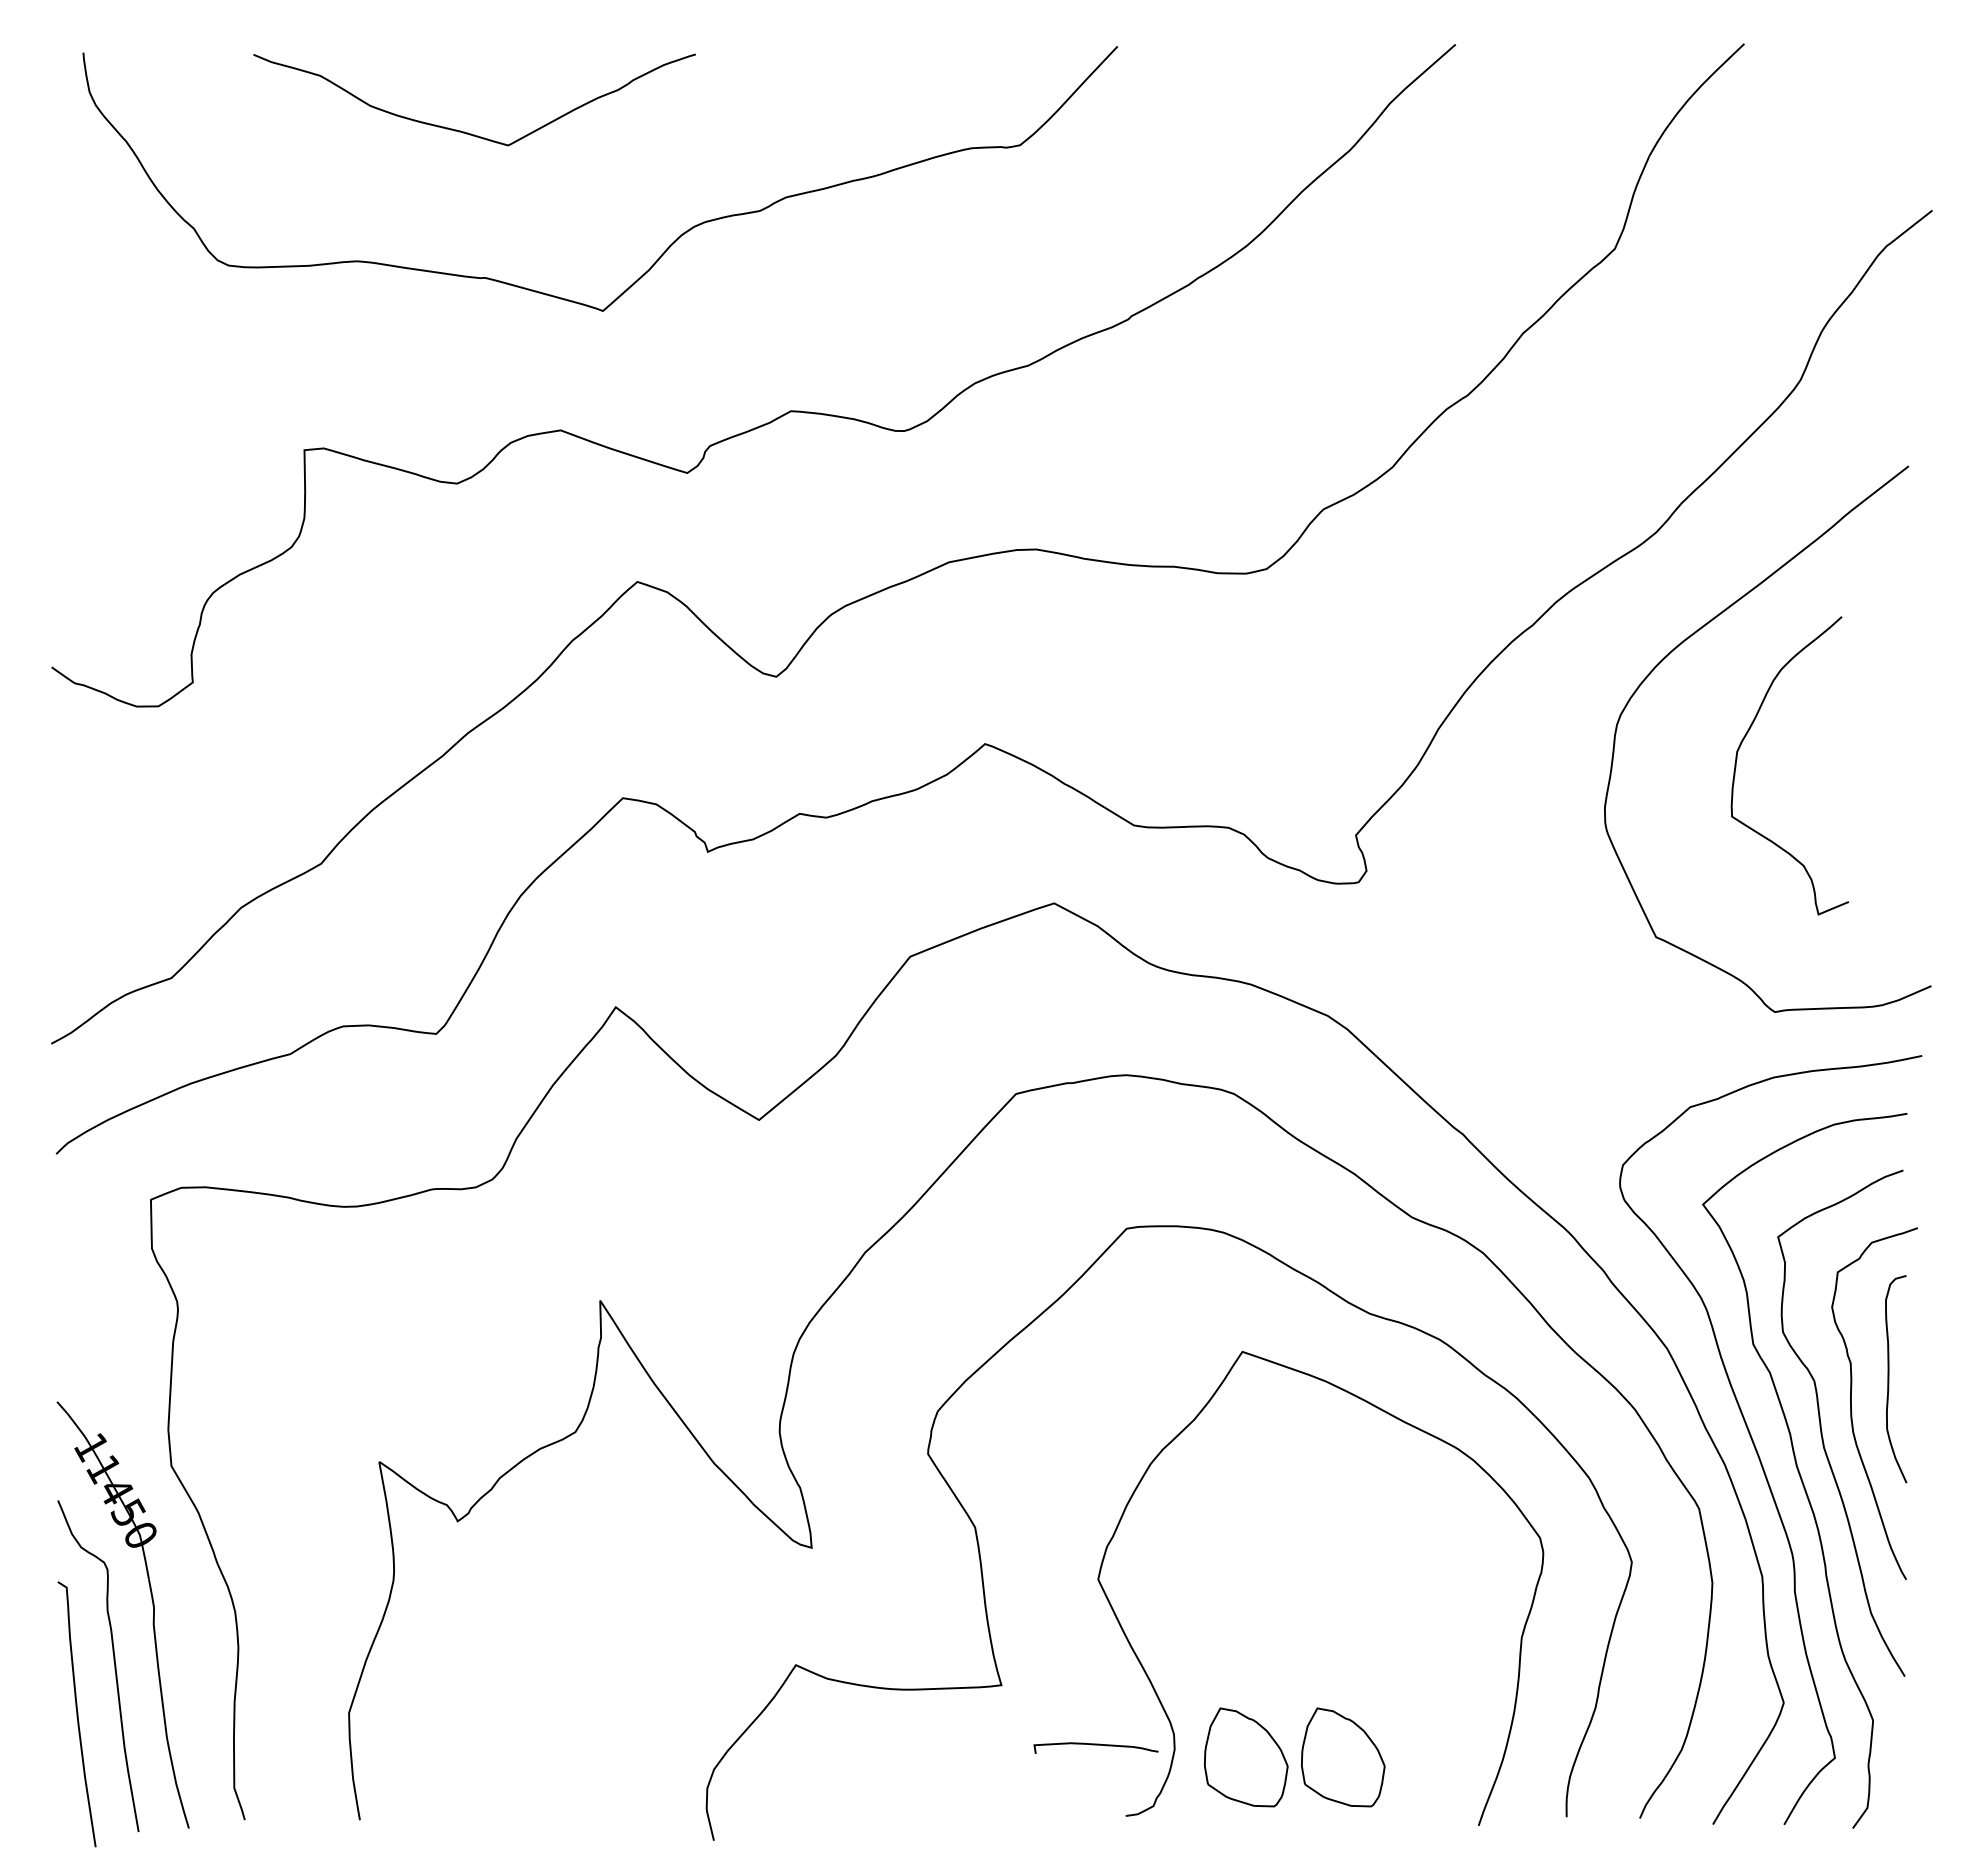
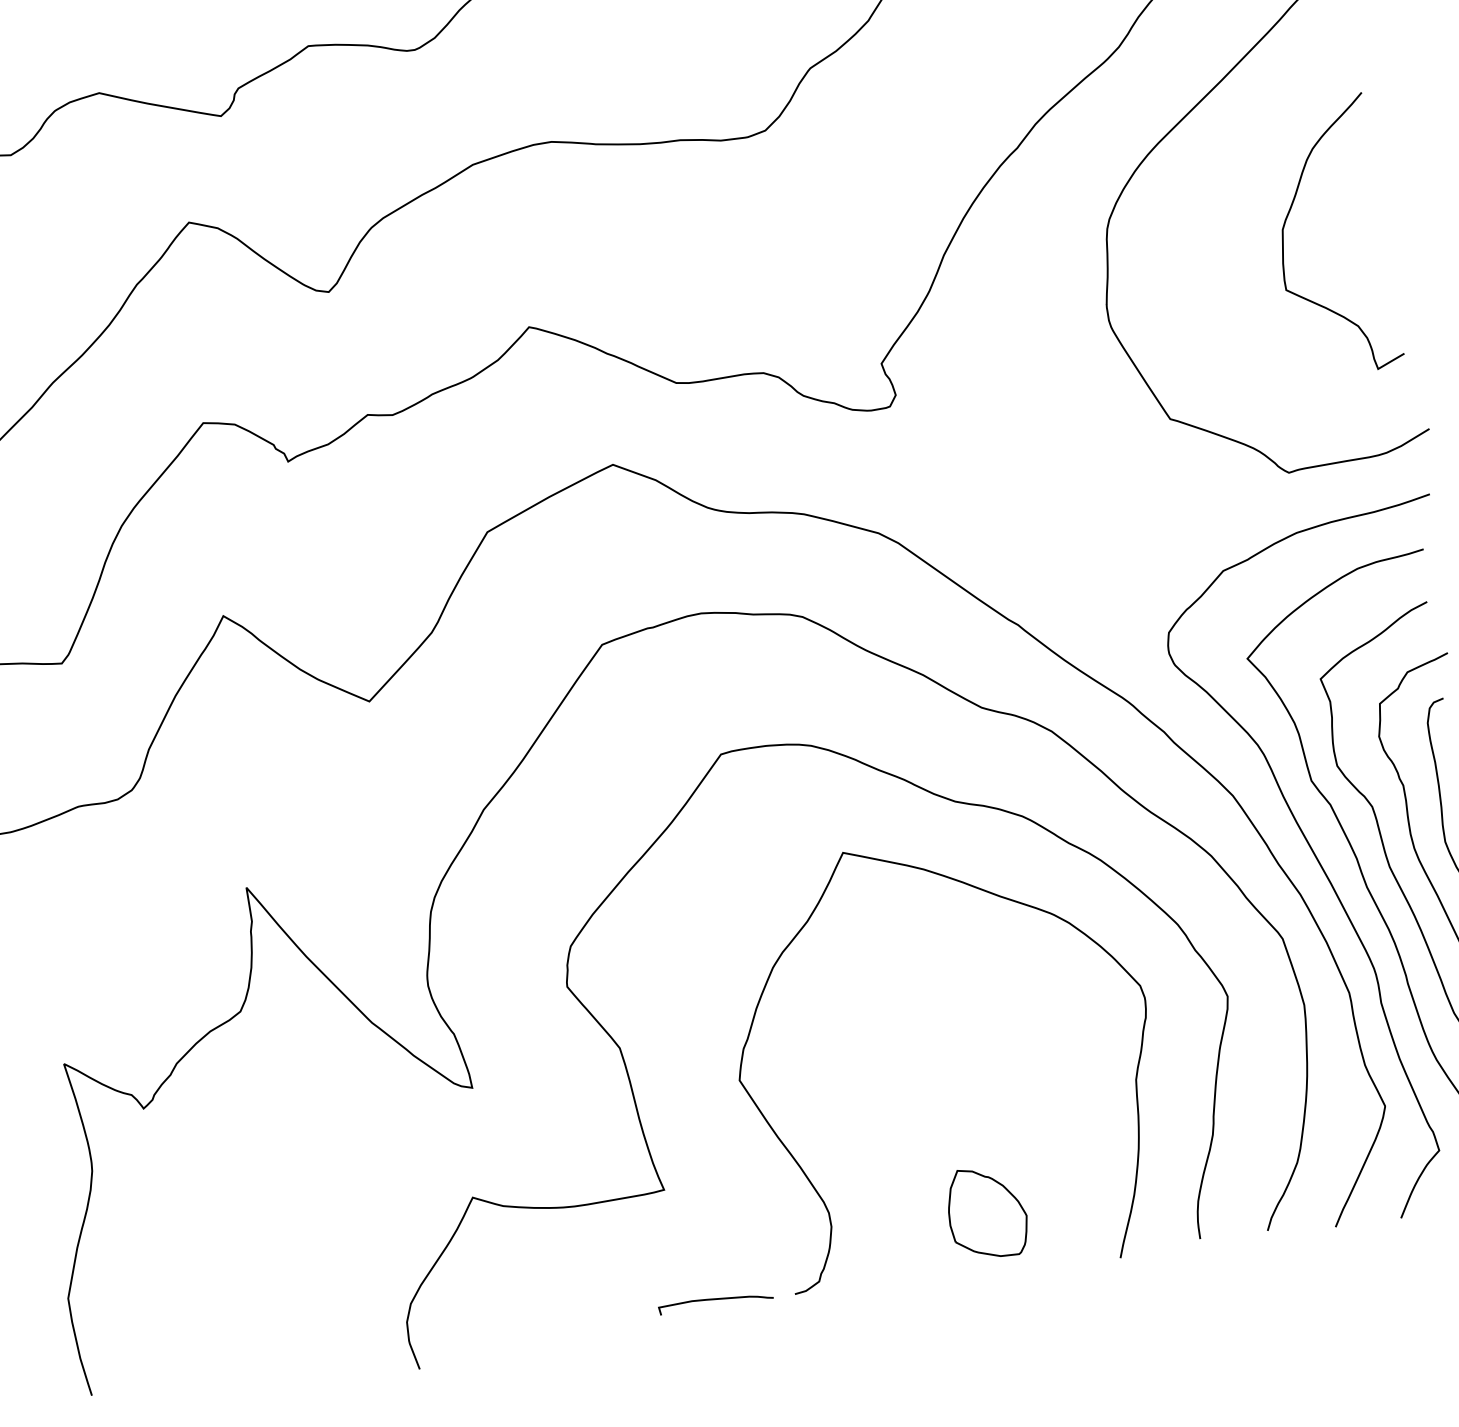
curve: (1743, 741) -> (1287, 219), moved
curve: (1095, 1745) -> (715, 1300), moved
part: (1246, 1757) -> (898, 1225), removed

